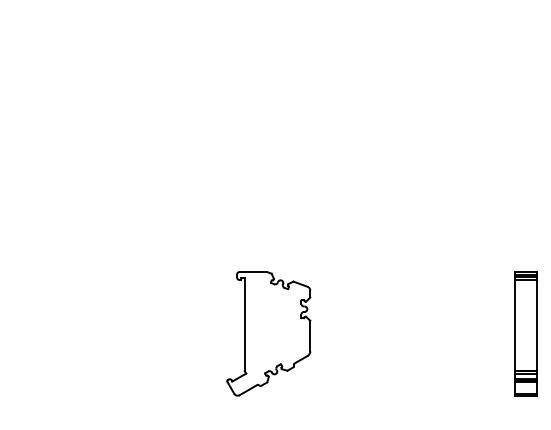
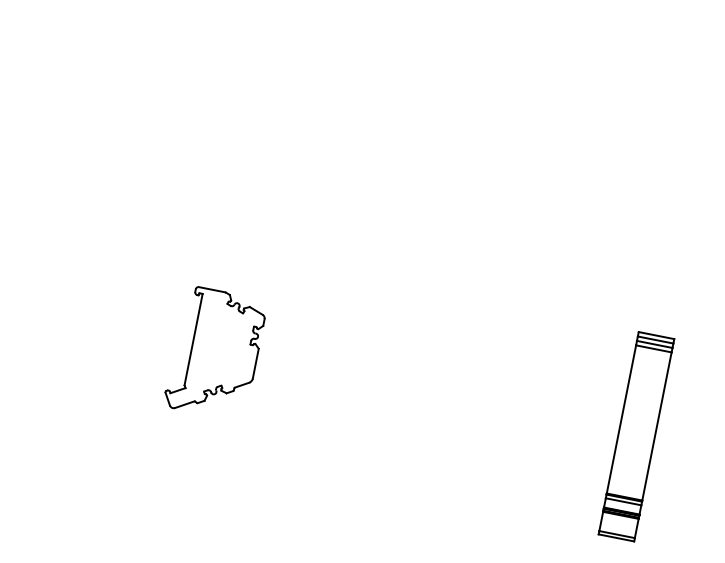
part: (268, 333) -> (214, 352), size x0.6

